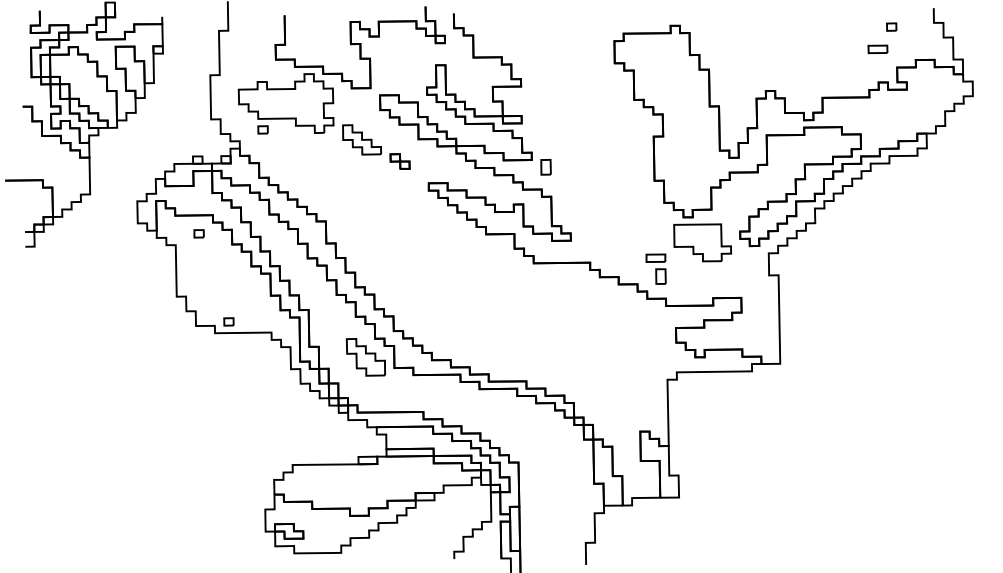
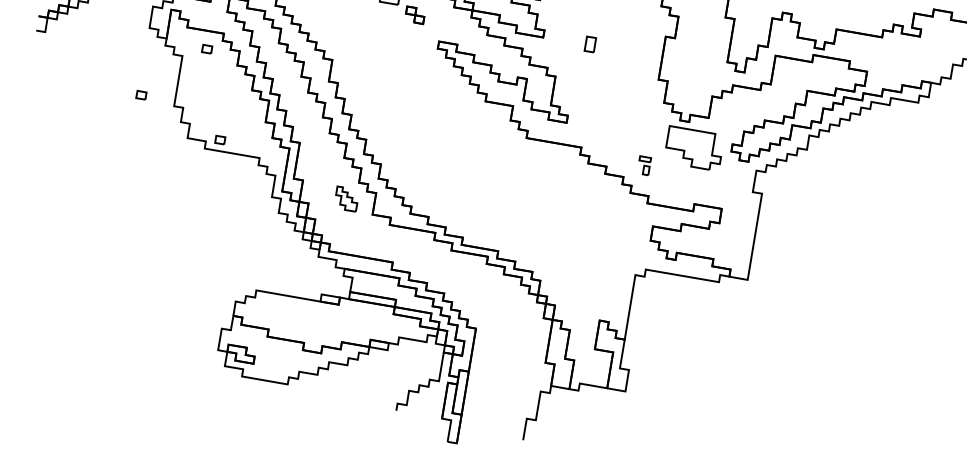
part: (545, 167) -> (589, 44), moved
part: (655, 268) -> (643, 164), size x0.6
part: (141, 291) -> (140, 94), added
part: (365, 357) -> (346, 199), size x0.6

